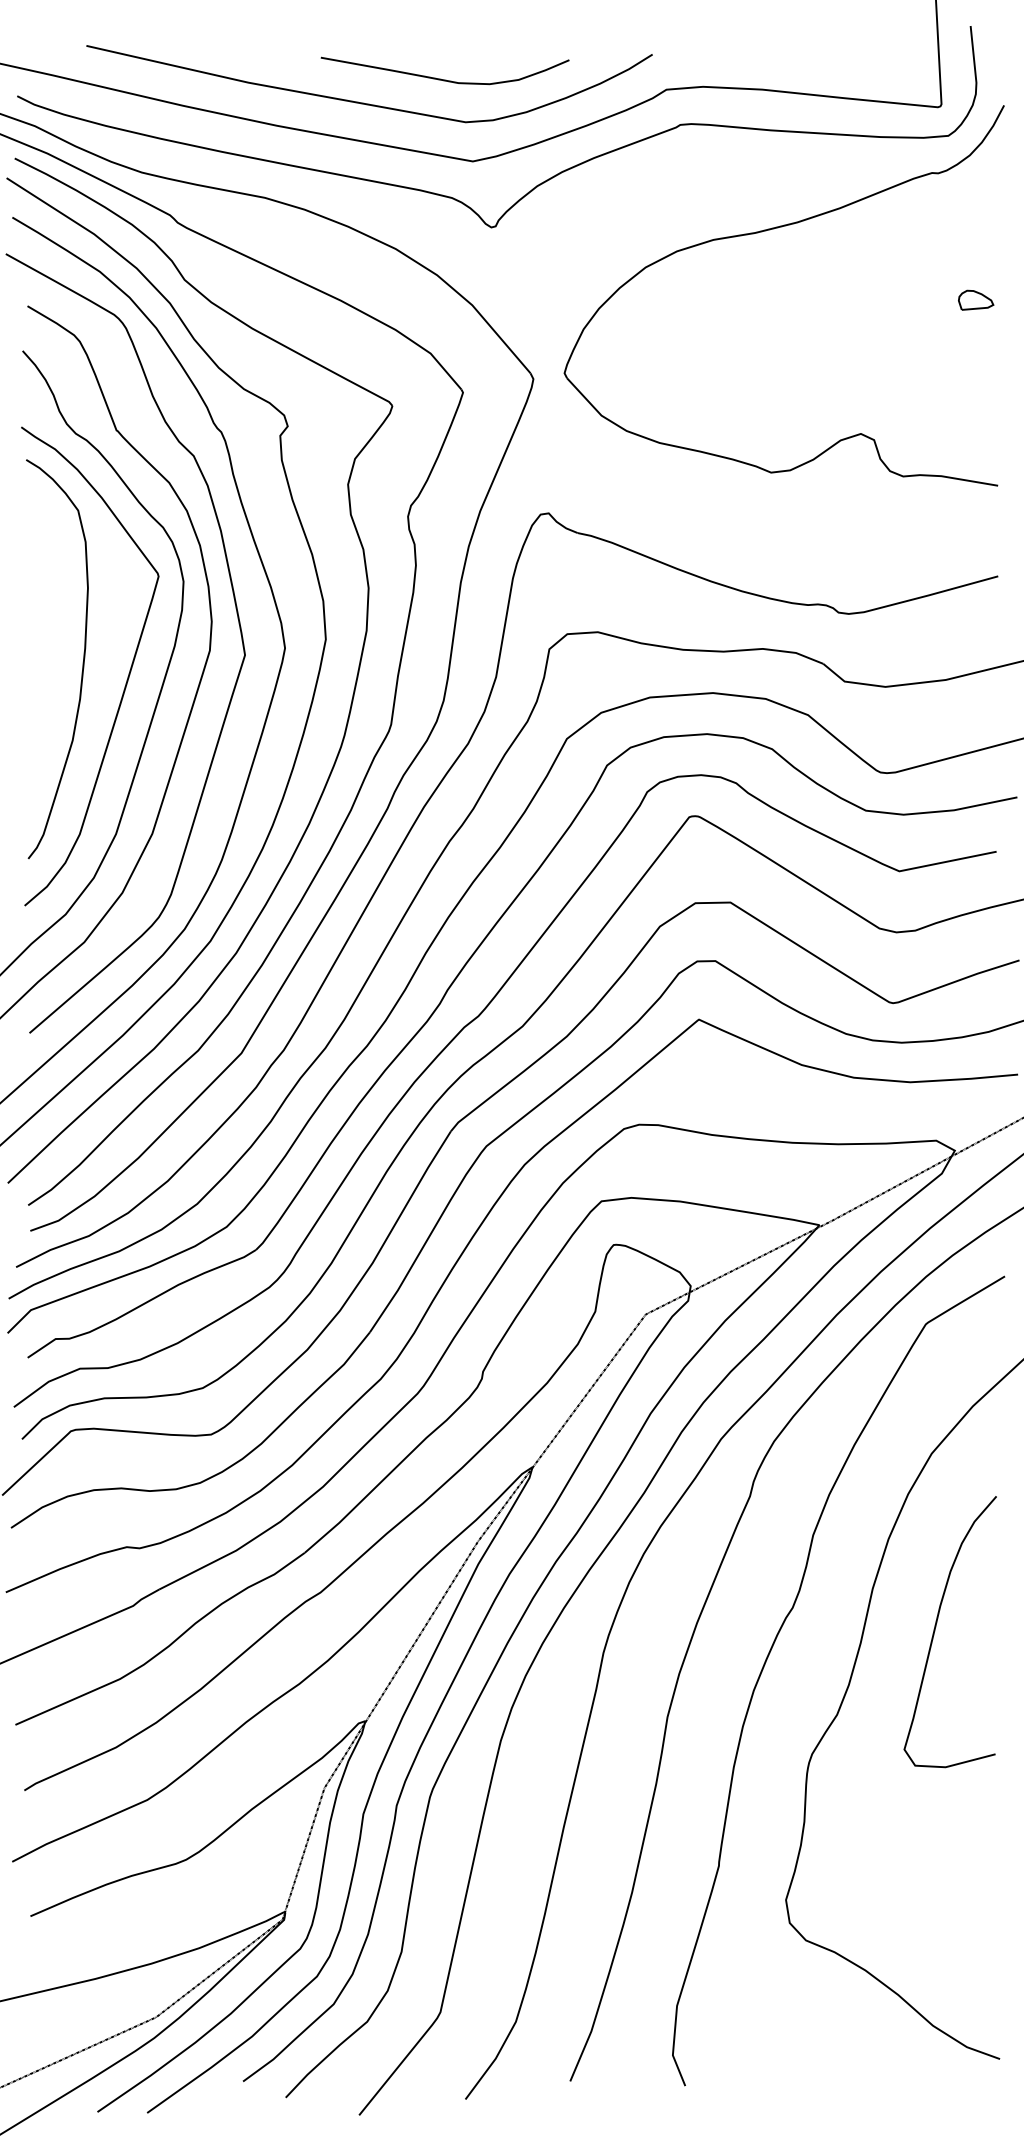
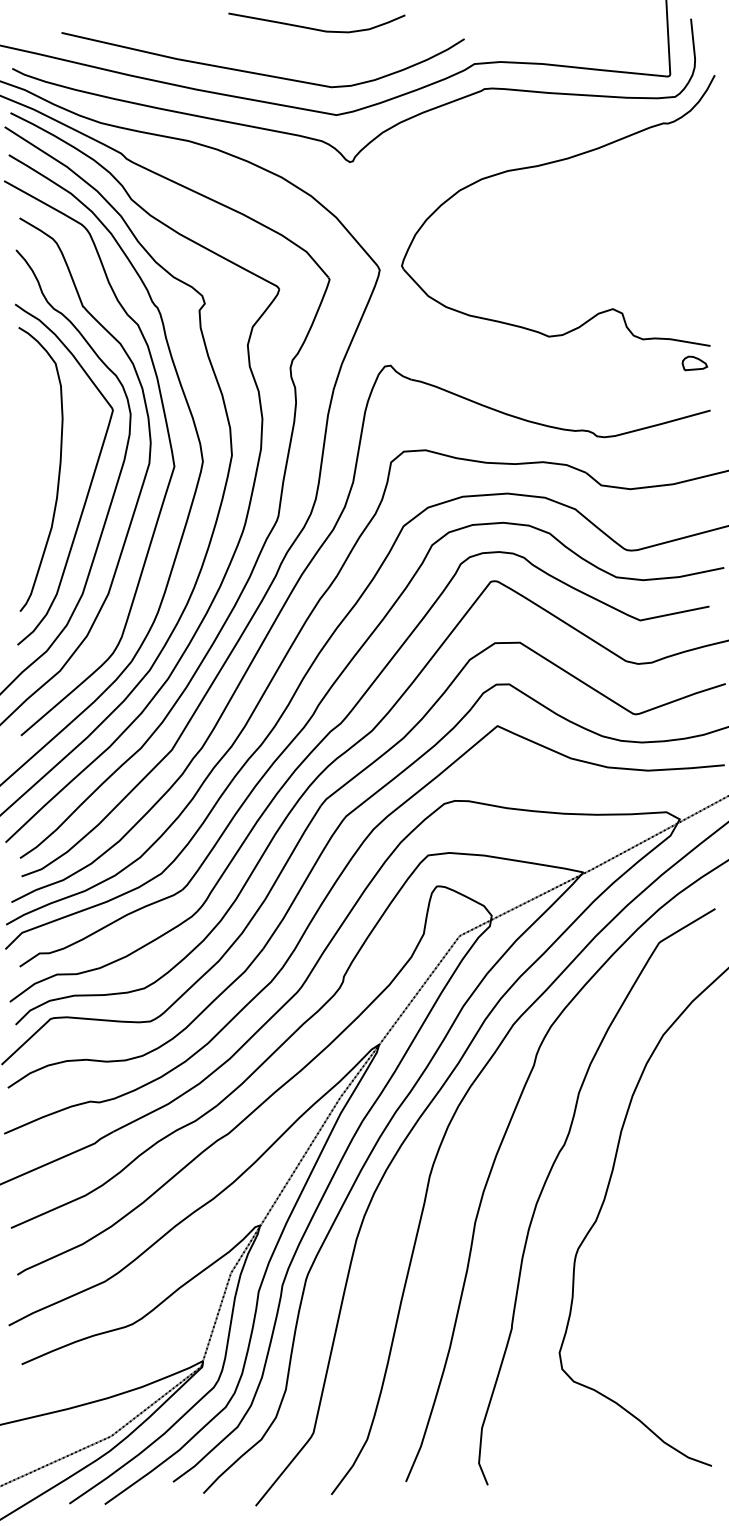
curve: (440, 78) -> (313, 28), moved
part: (976, 299) -> (695, 362), moved
curve: (936, 1627) -> (666, 1158), removed

